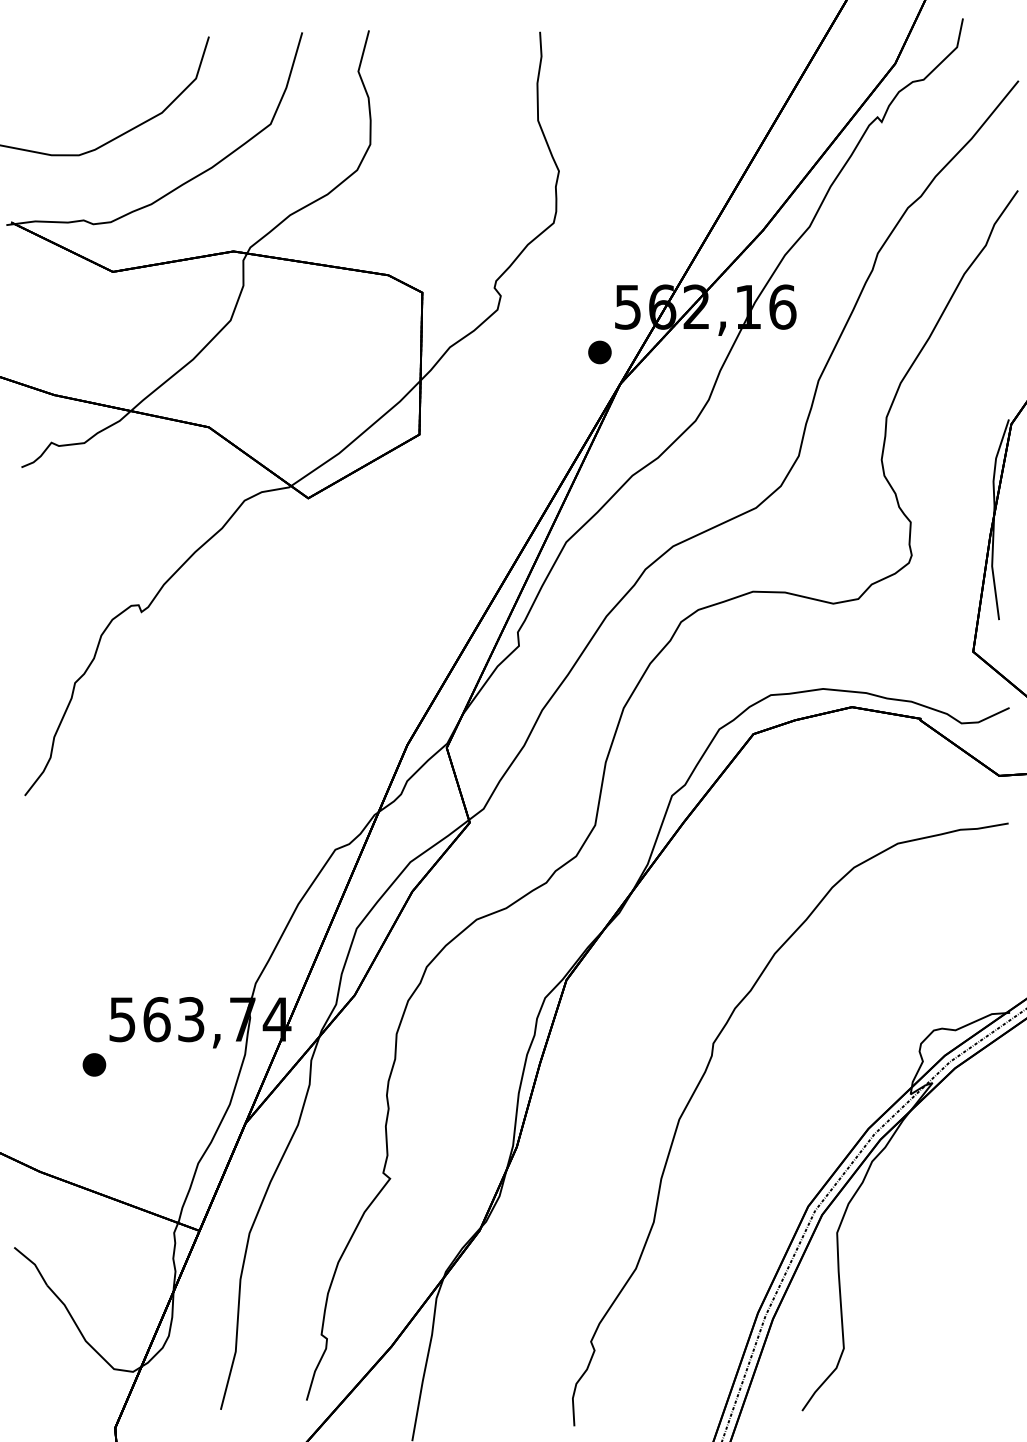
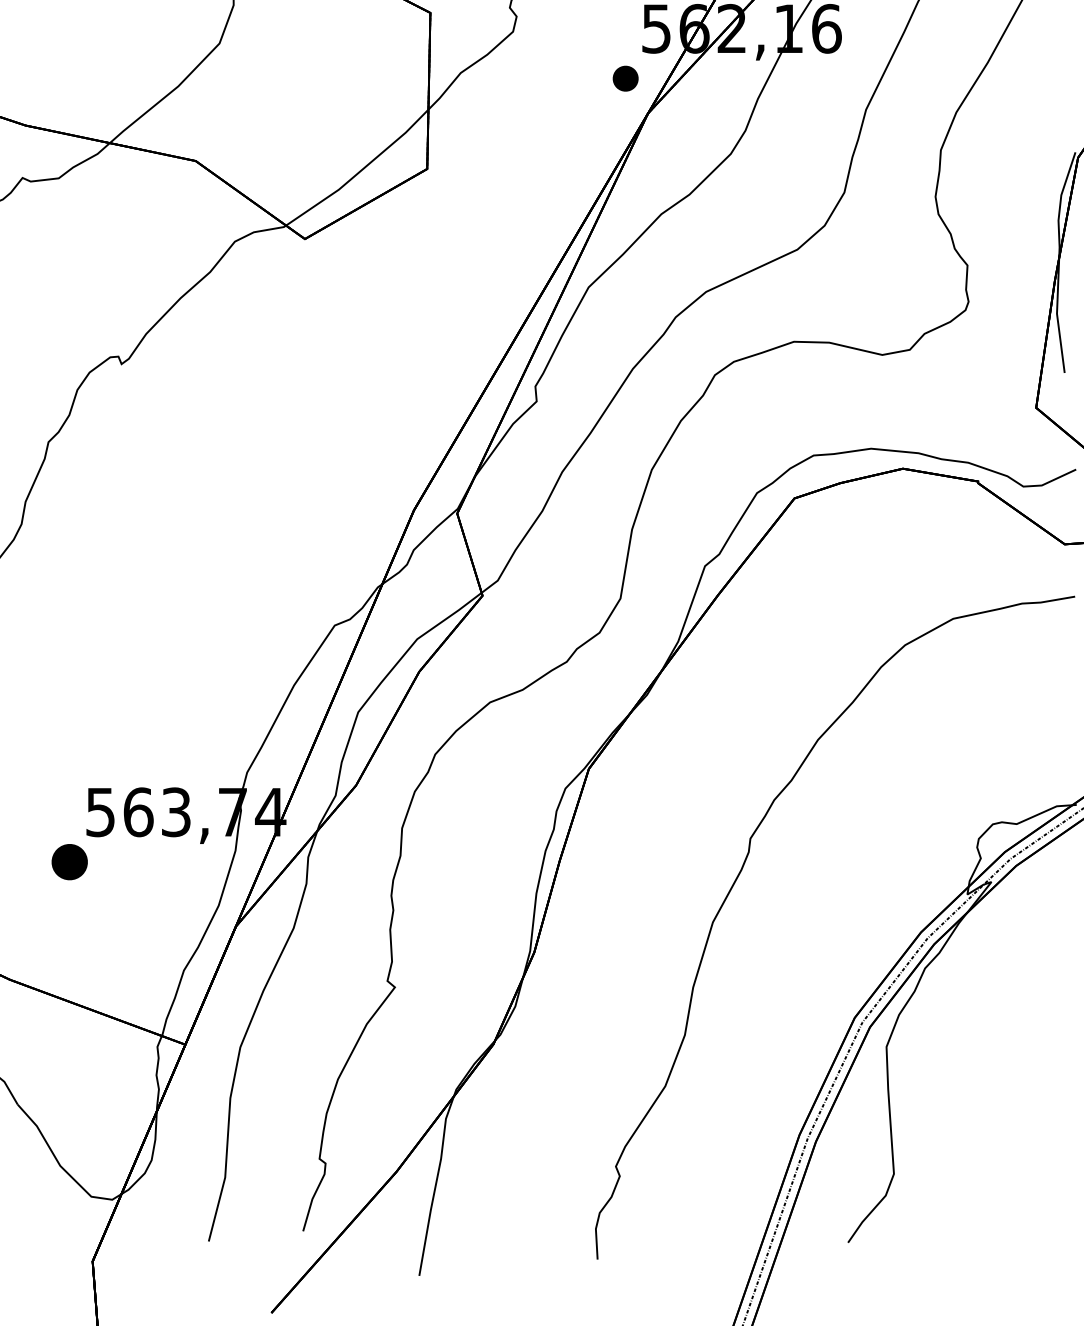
part: (94, 1064) -> (69, 861), size x1.4

